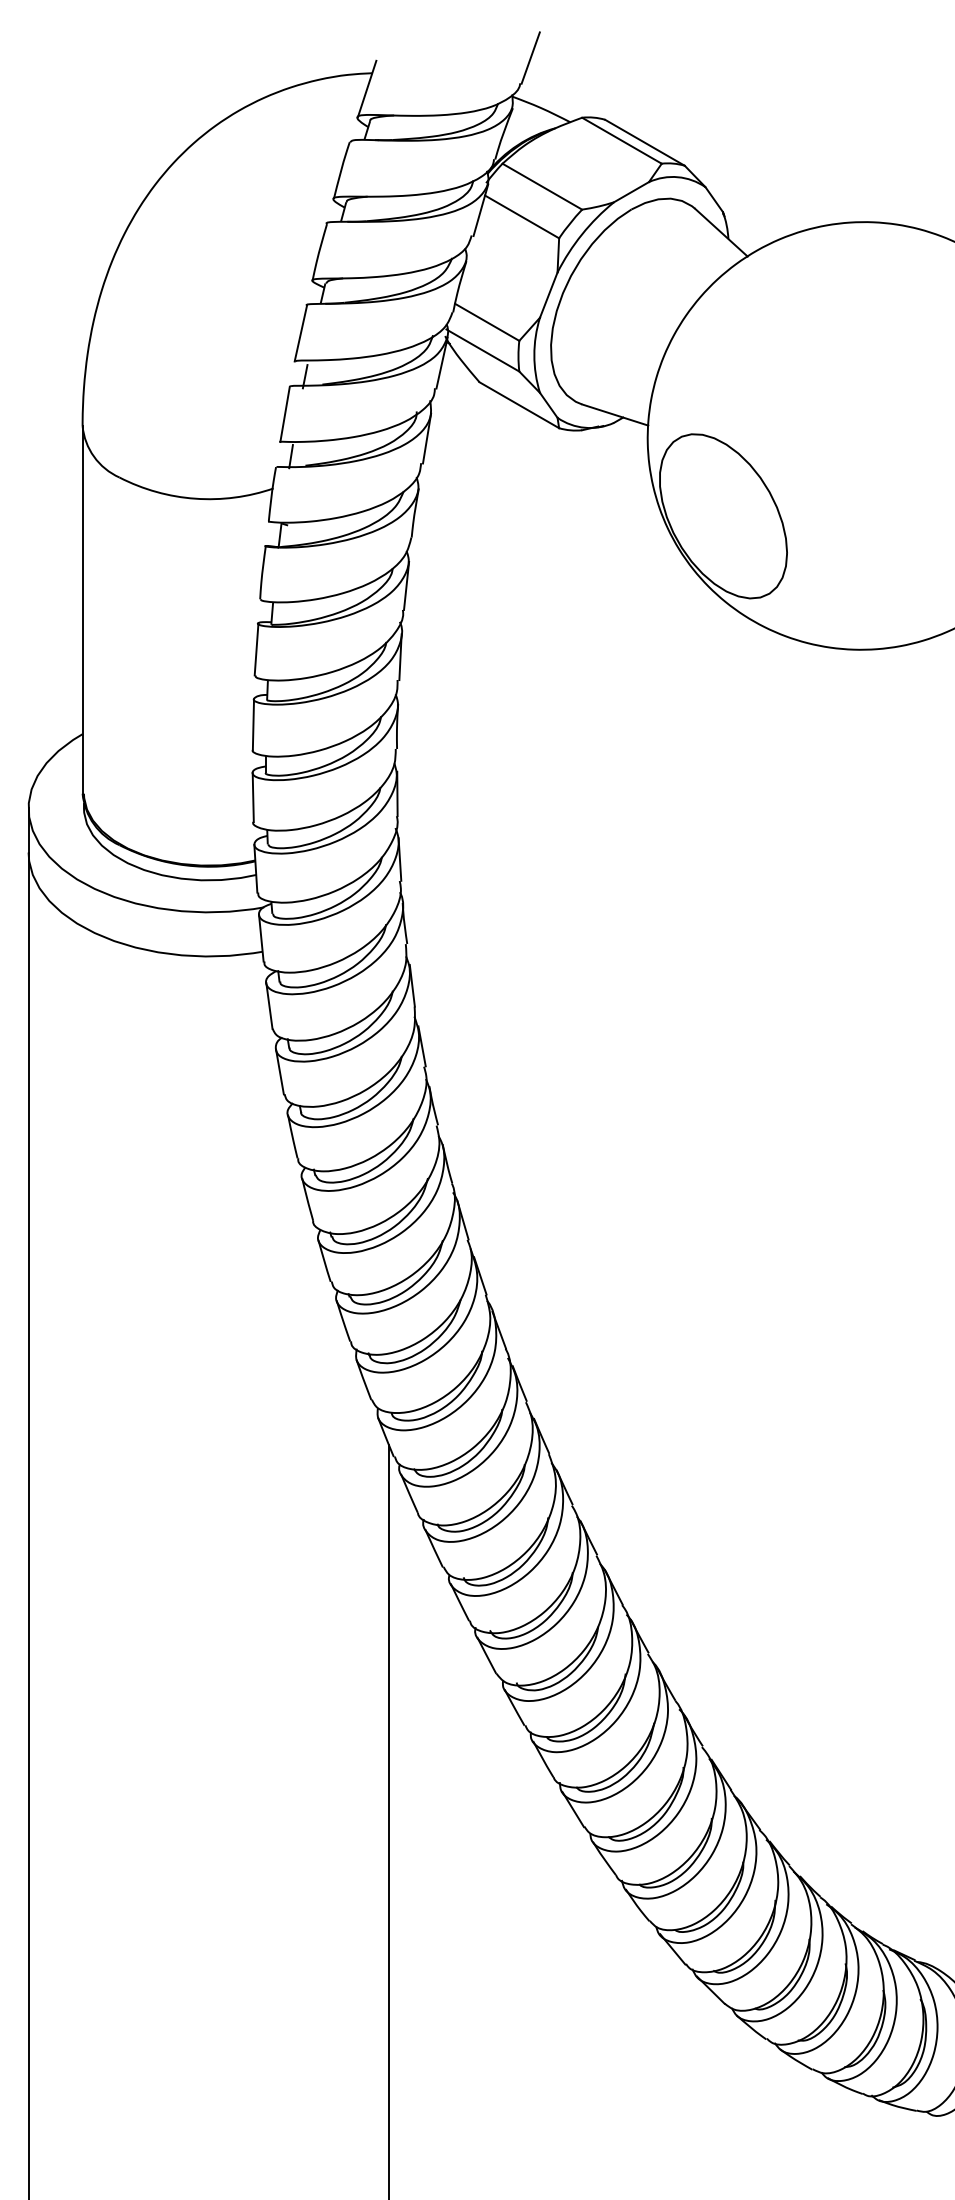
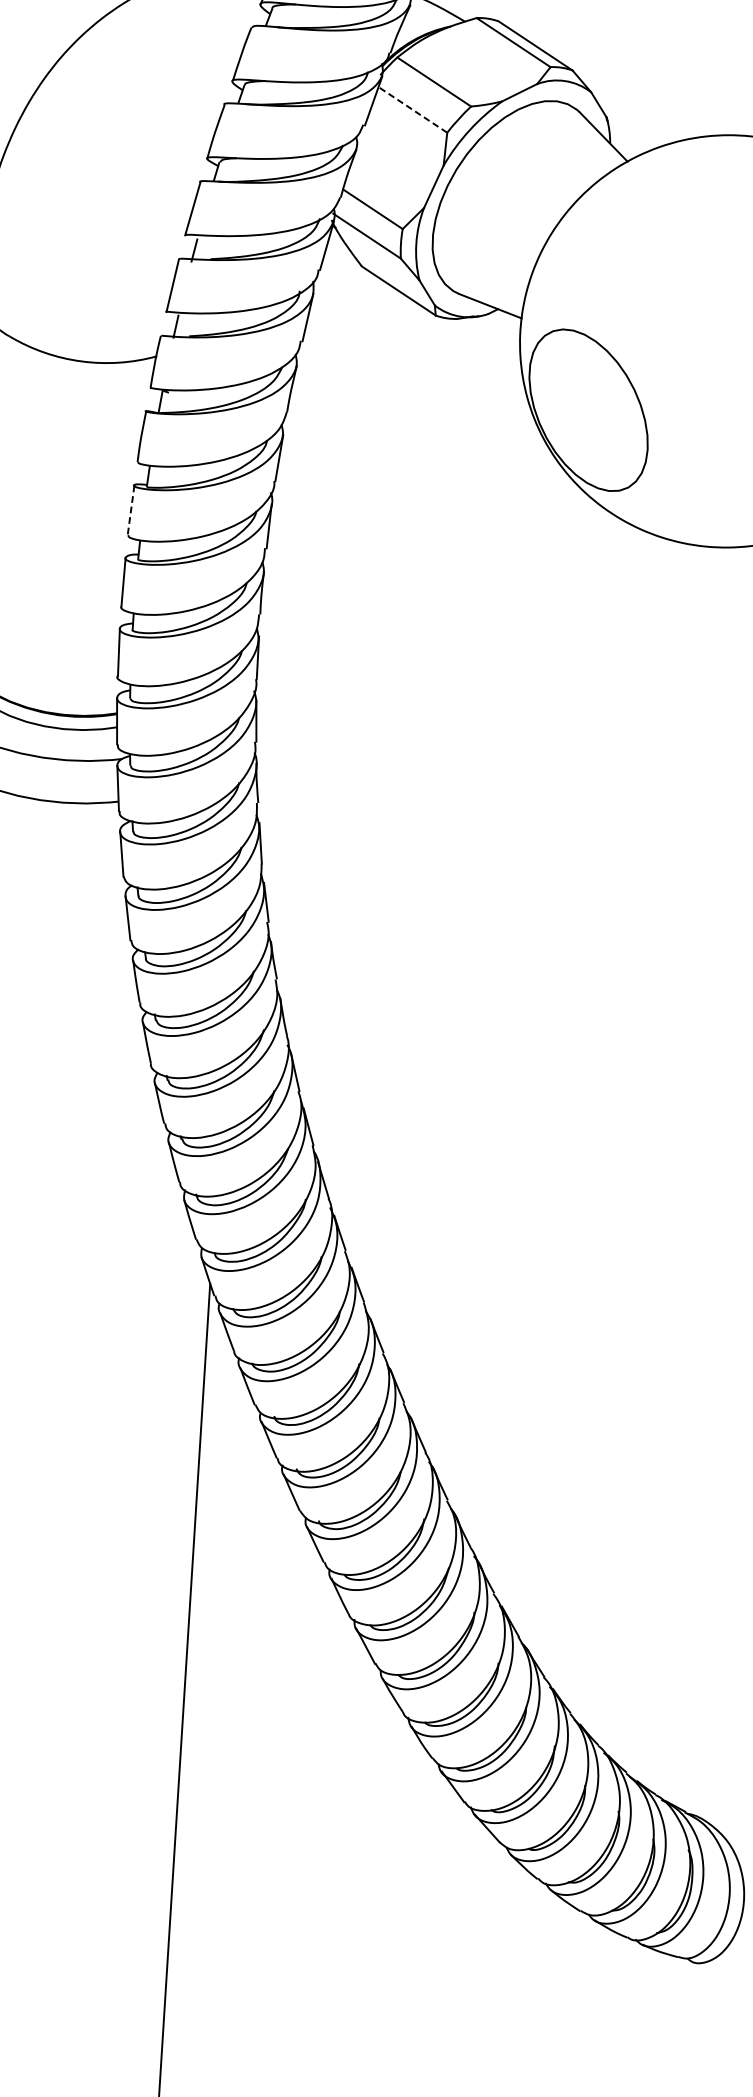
line: (522, 216) -> (413, 109), solid -> dashed
line: (256, 649) -> (131, 510), solid -> dashed

